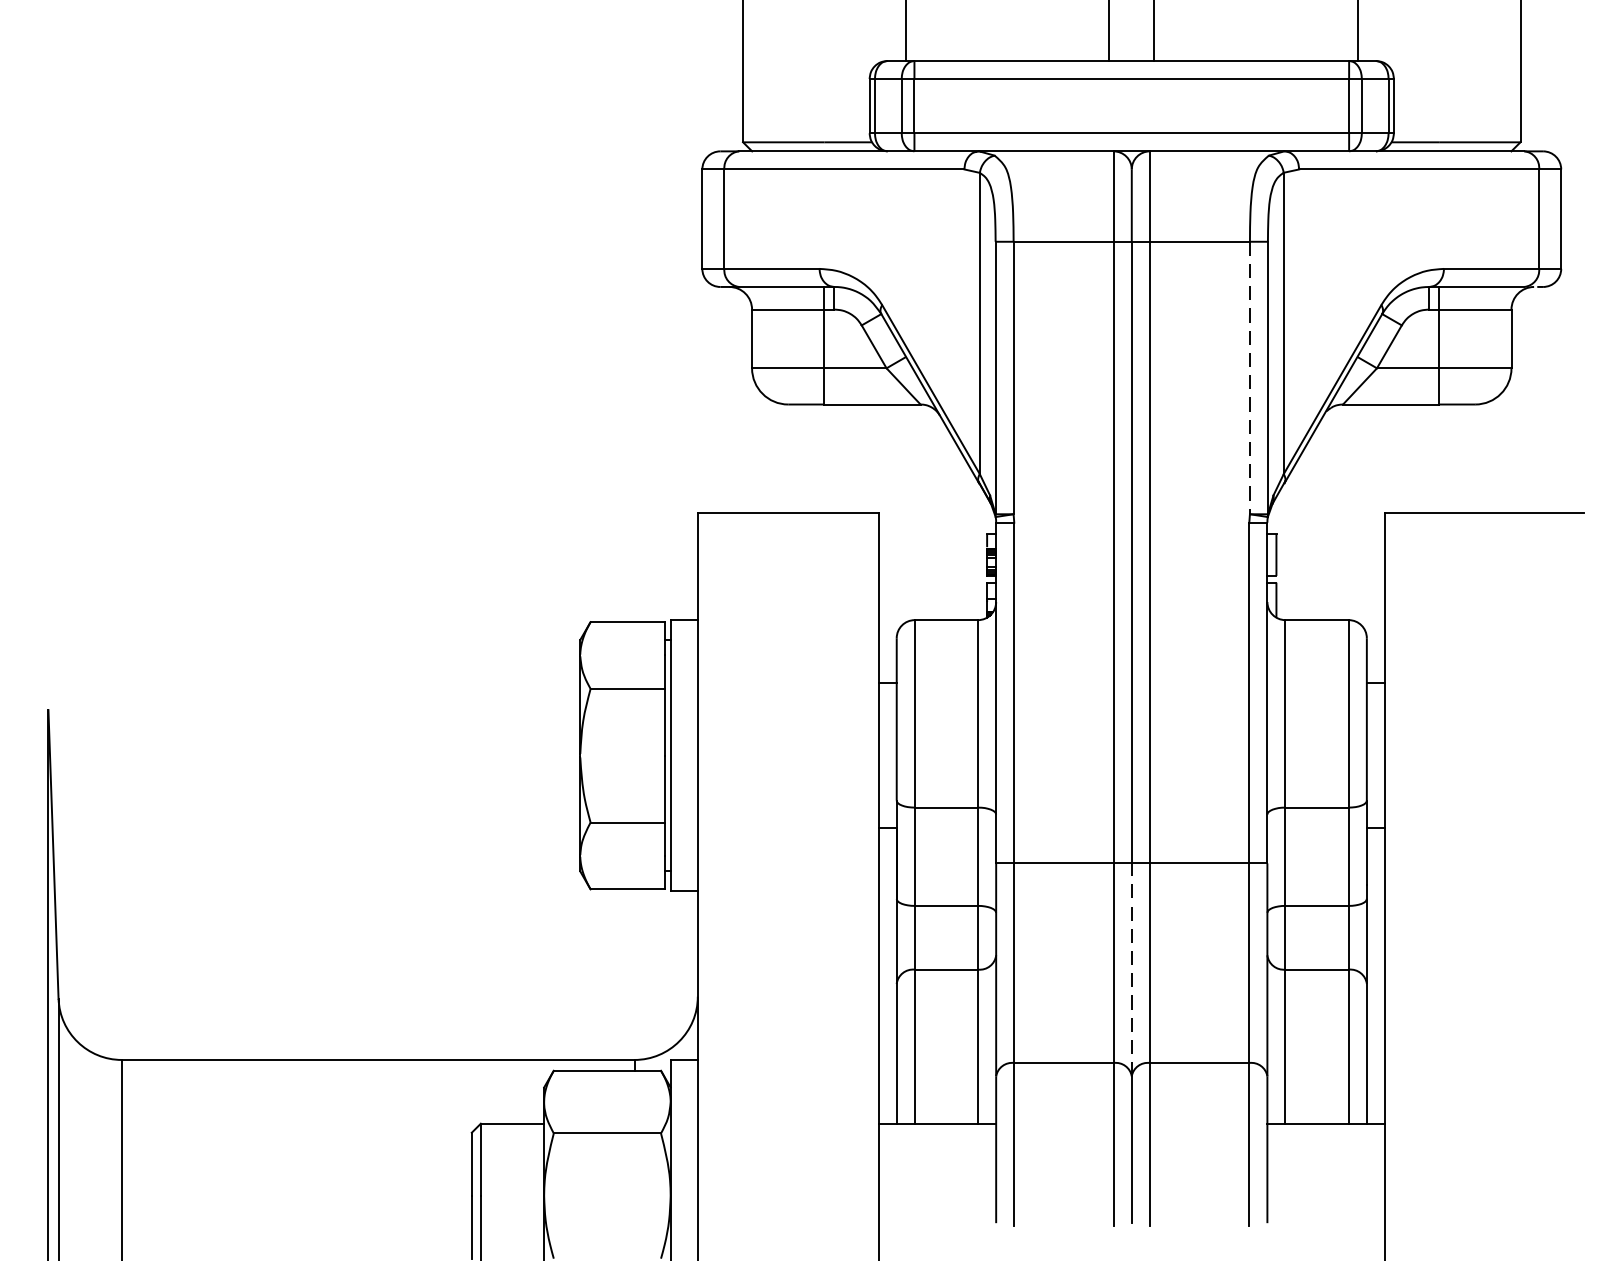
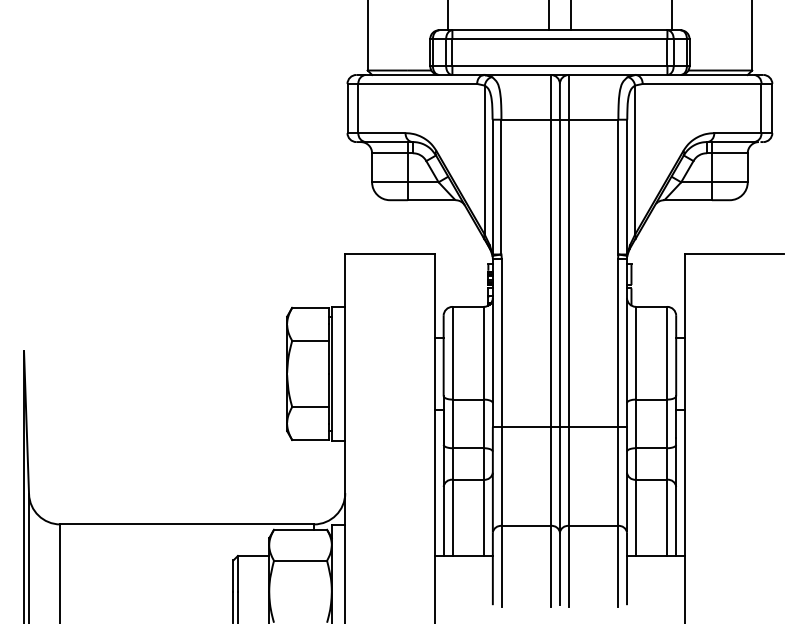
line: (1250, 378) -> (618, 187), dashed -> solid
line: (1130, 969) -> (559, 479), dashed -> solid

